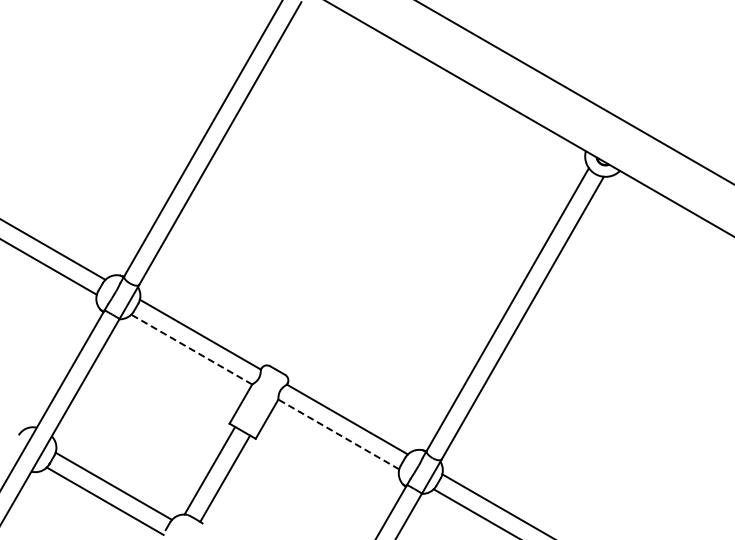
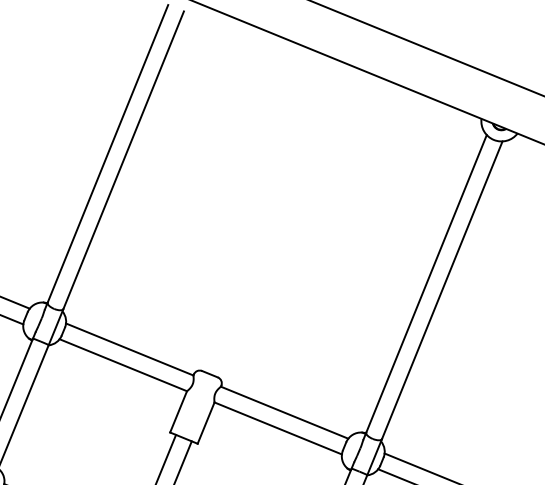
line: (191, 349) -> (123, 365), dashed -> solid
line: (338, 434) -> (277, 428), dashed -> solid

